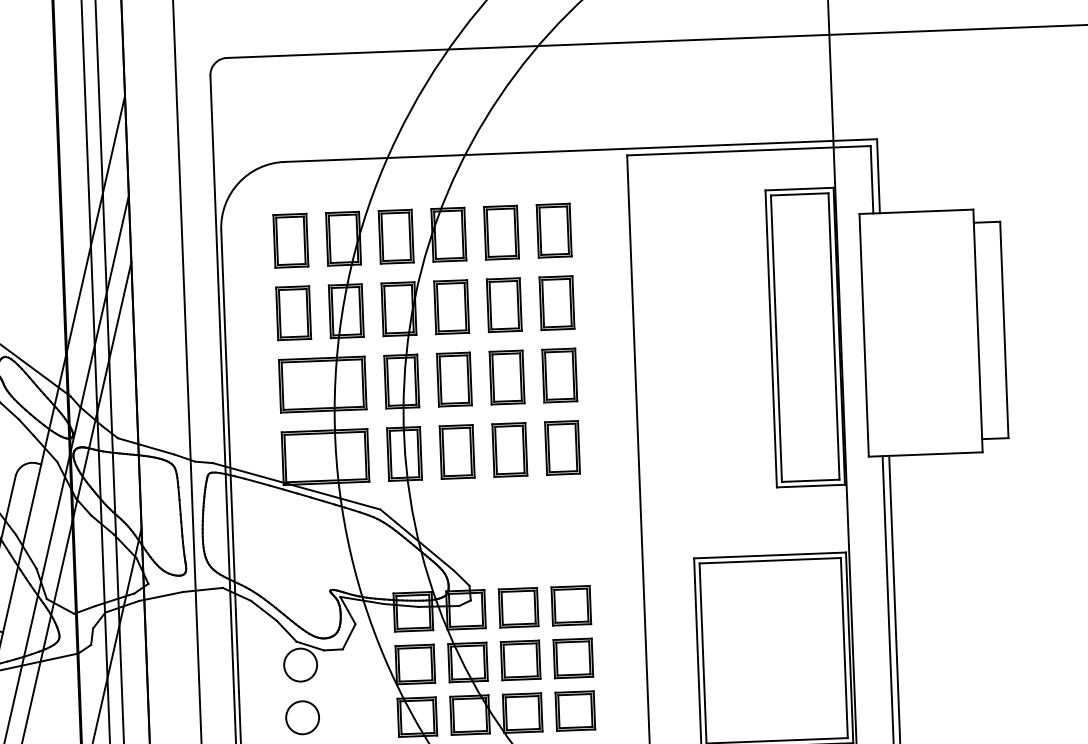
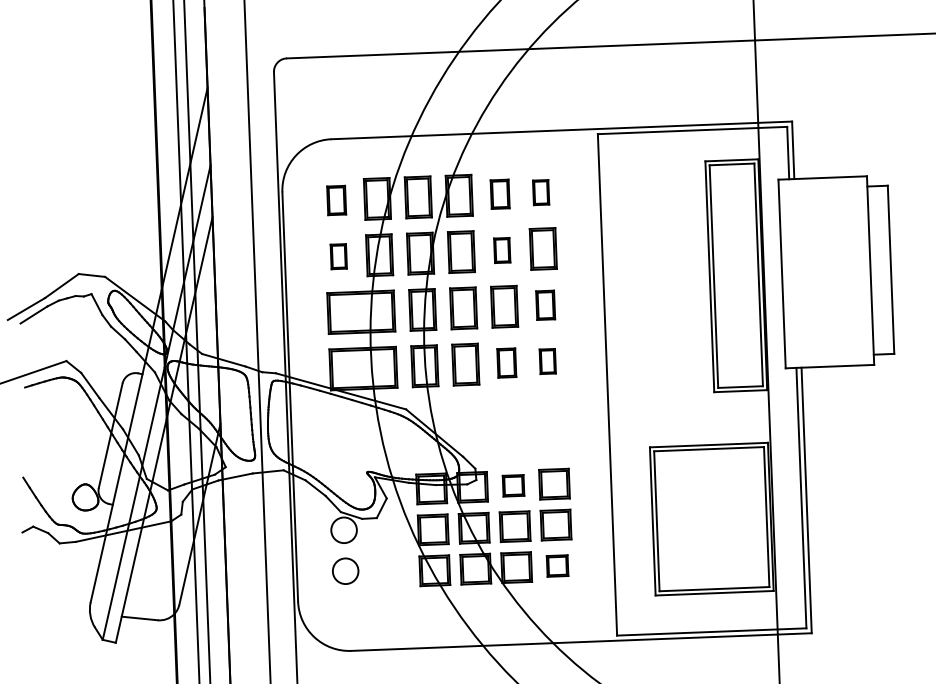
part: (553, 230) -> (540, 192), size x0.6
part: (500, 233) -> (499, 194), size x0.7
part: (290, 240) -> (336, 200), size x0.7
part: (503, 305) -> (501, 250), size x0.6
part: (293, 312) -> (338, 256), size x0.6
part: (559, 375) -> (545, 305), size x0.7
part: (562, 447) -> (547, 361), size x0.6
part: (509, 449) -> (506, 362), size x0.7
part: (518, 607) -> (513, 485), size x0.7
part: (575, 710) -> (557, 565), size x0.7

